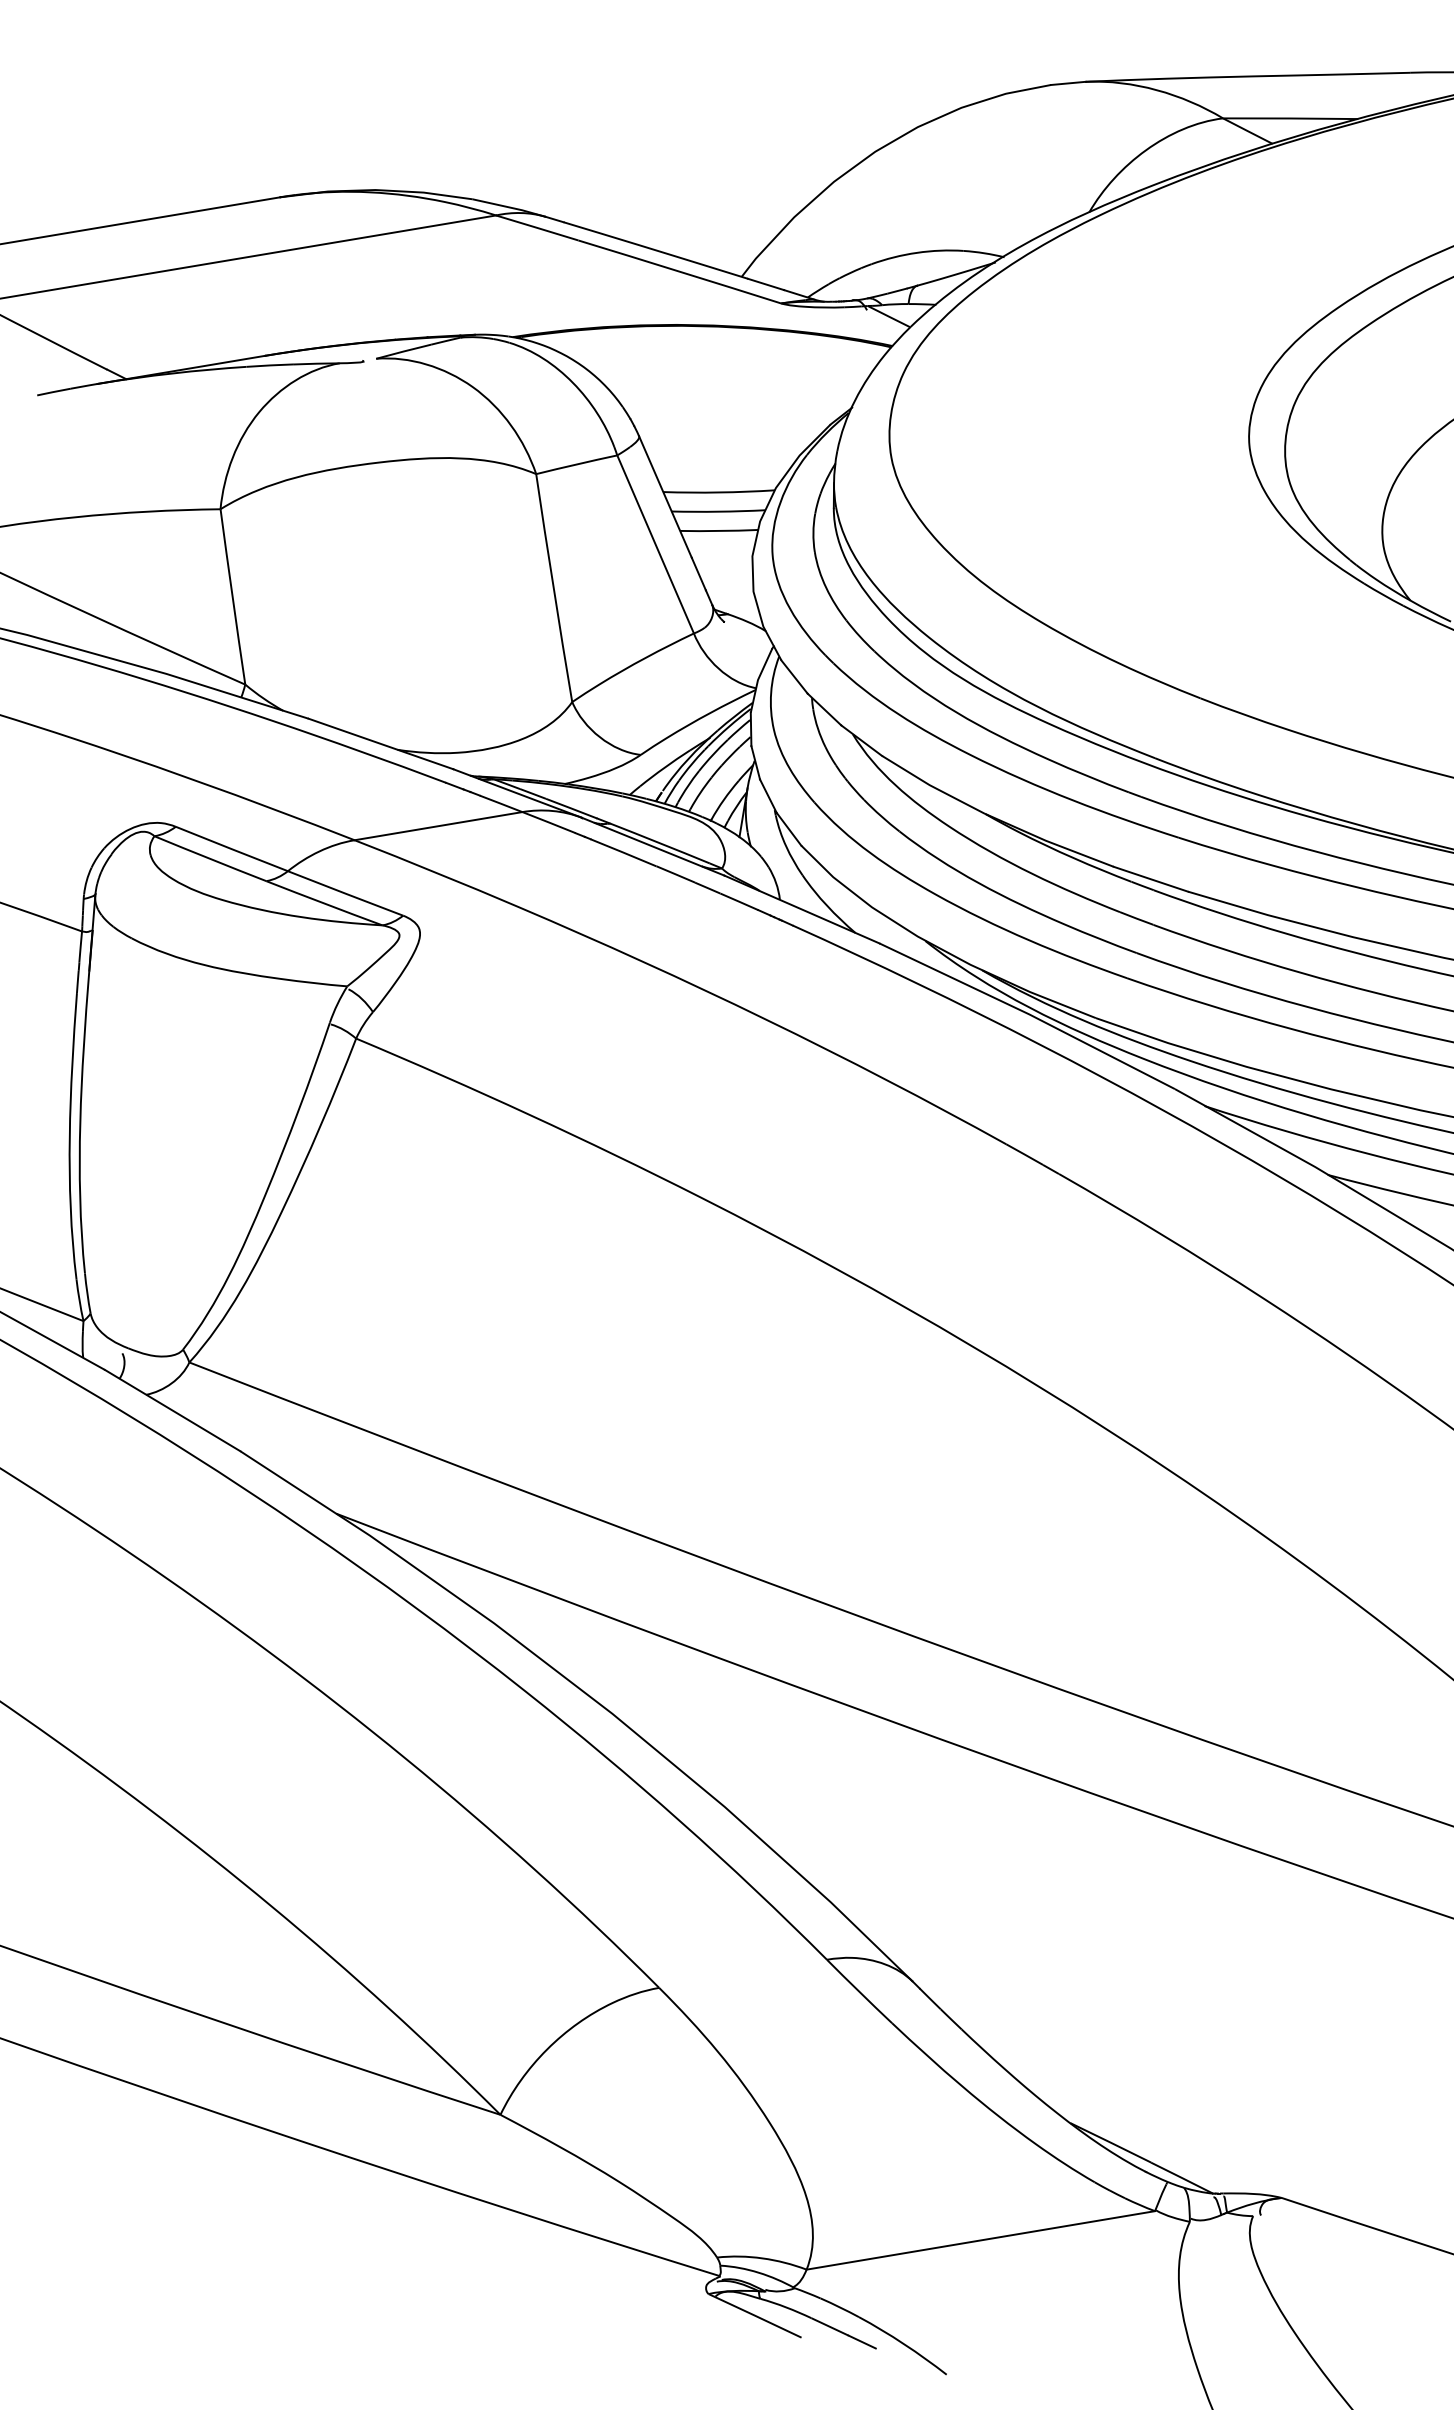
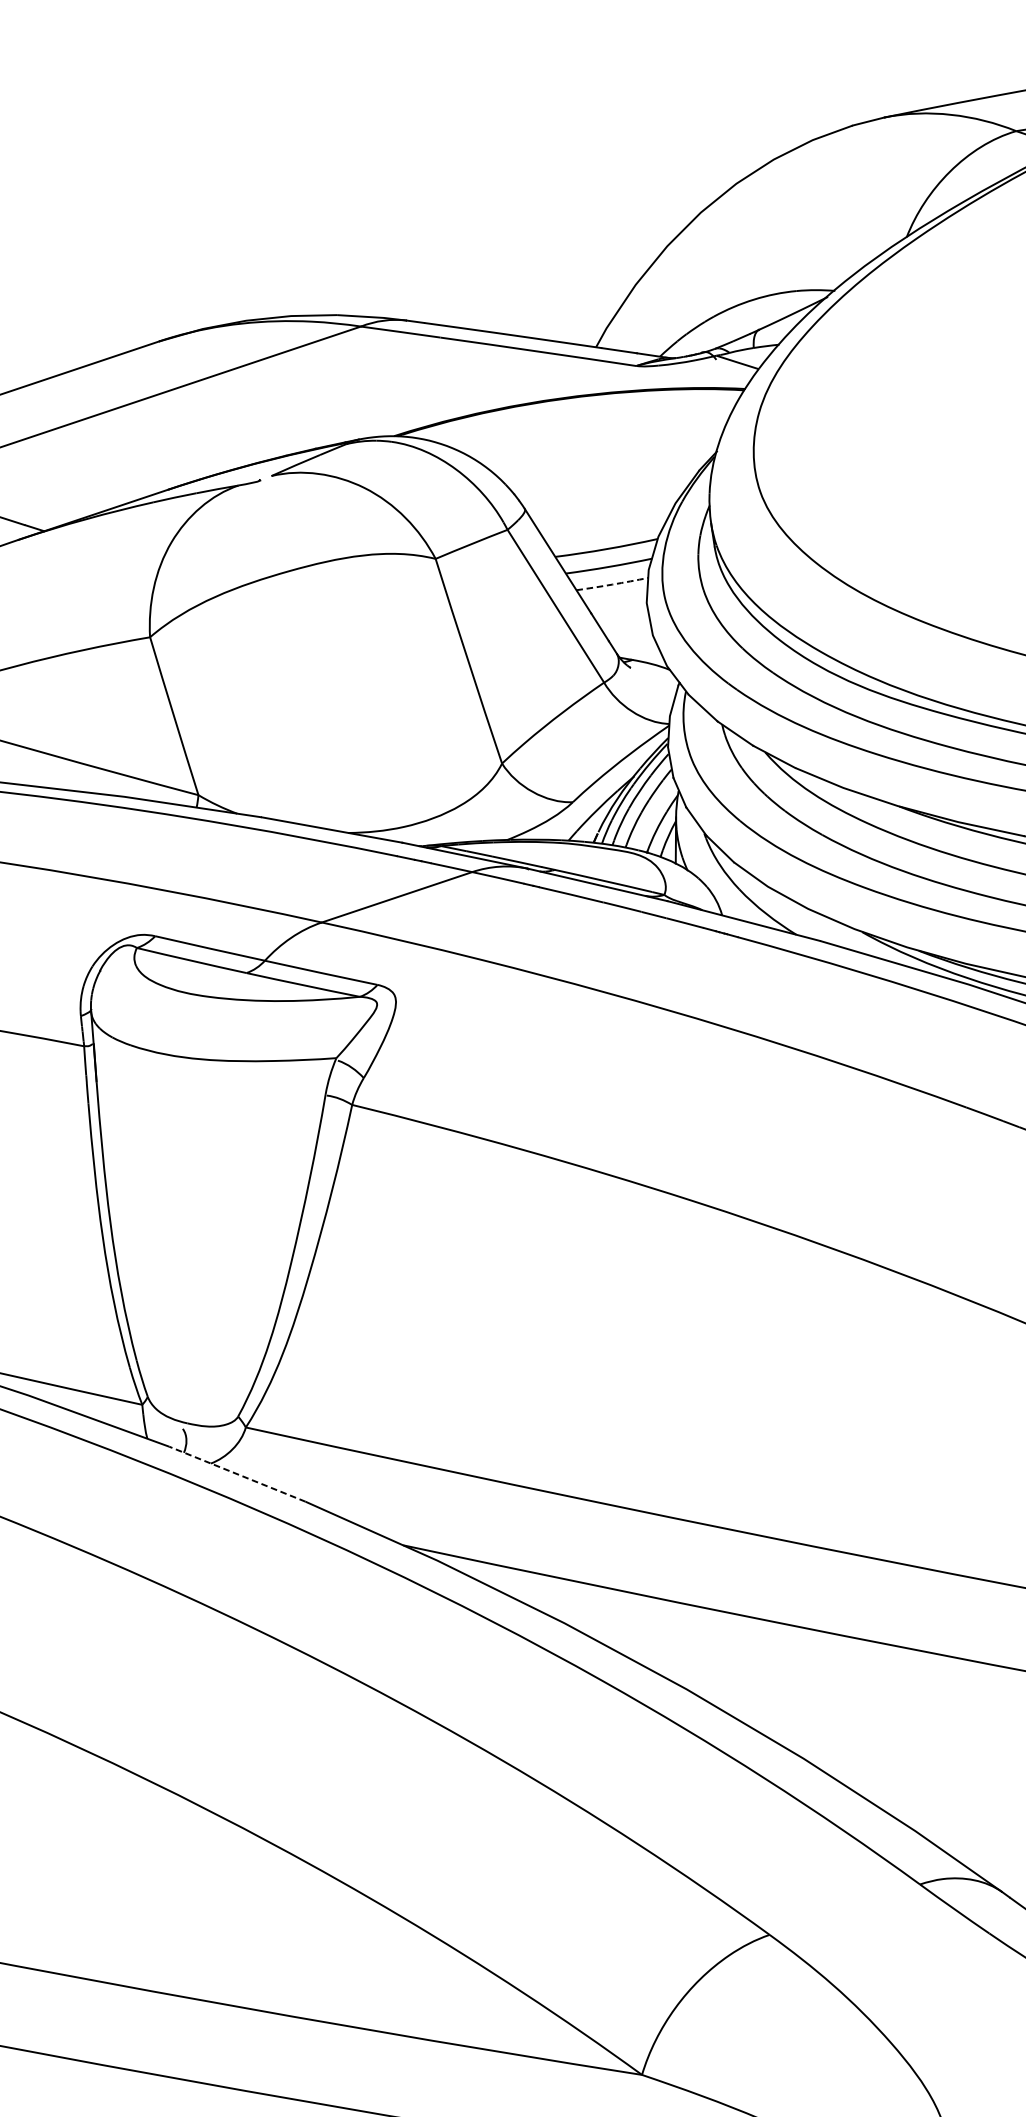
arc: (719, 531) -> (612, 585), solid -> dashed
line: (172, 1410) -> (237, 1474), solid -> dashed

